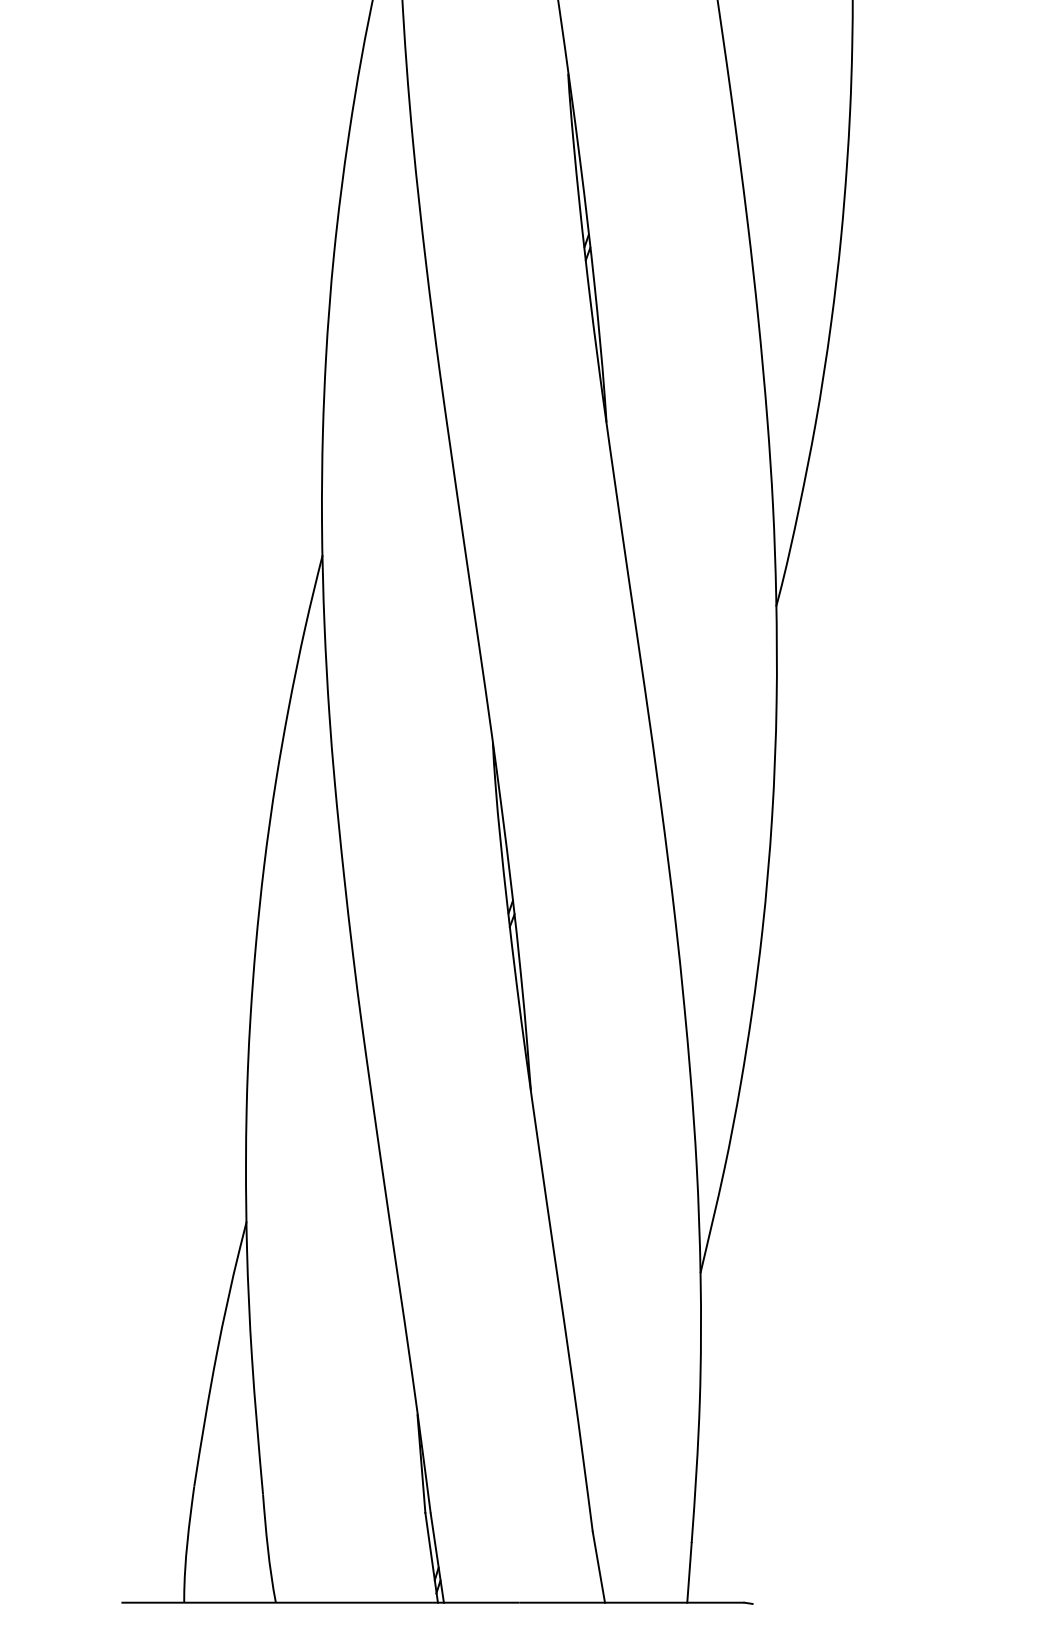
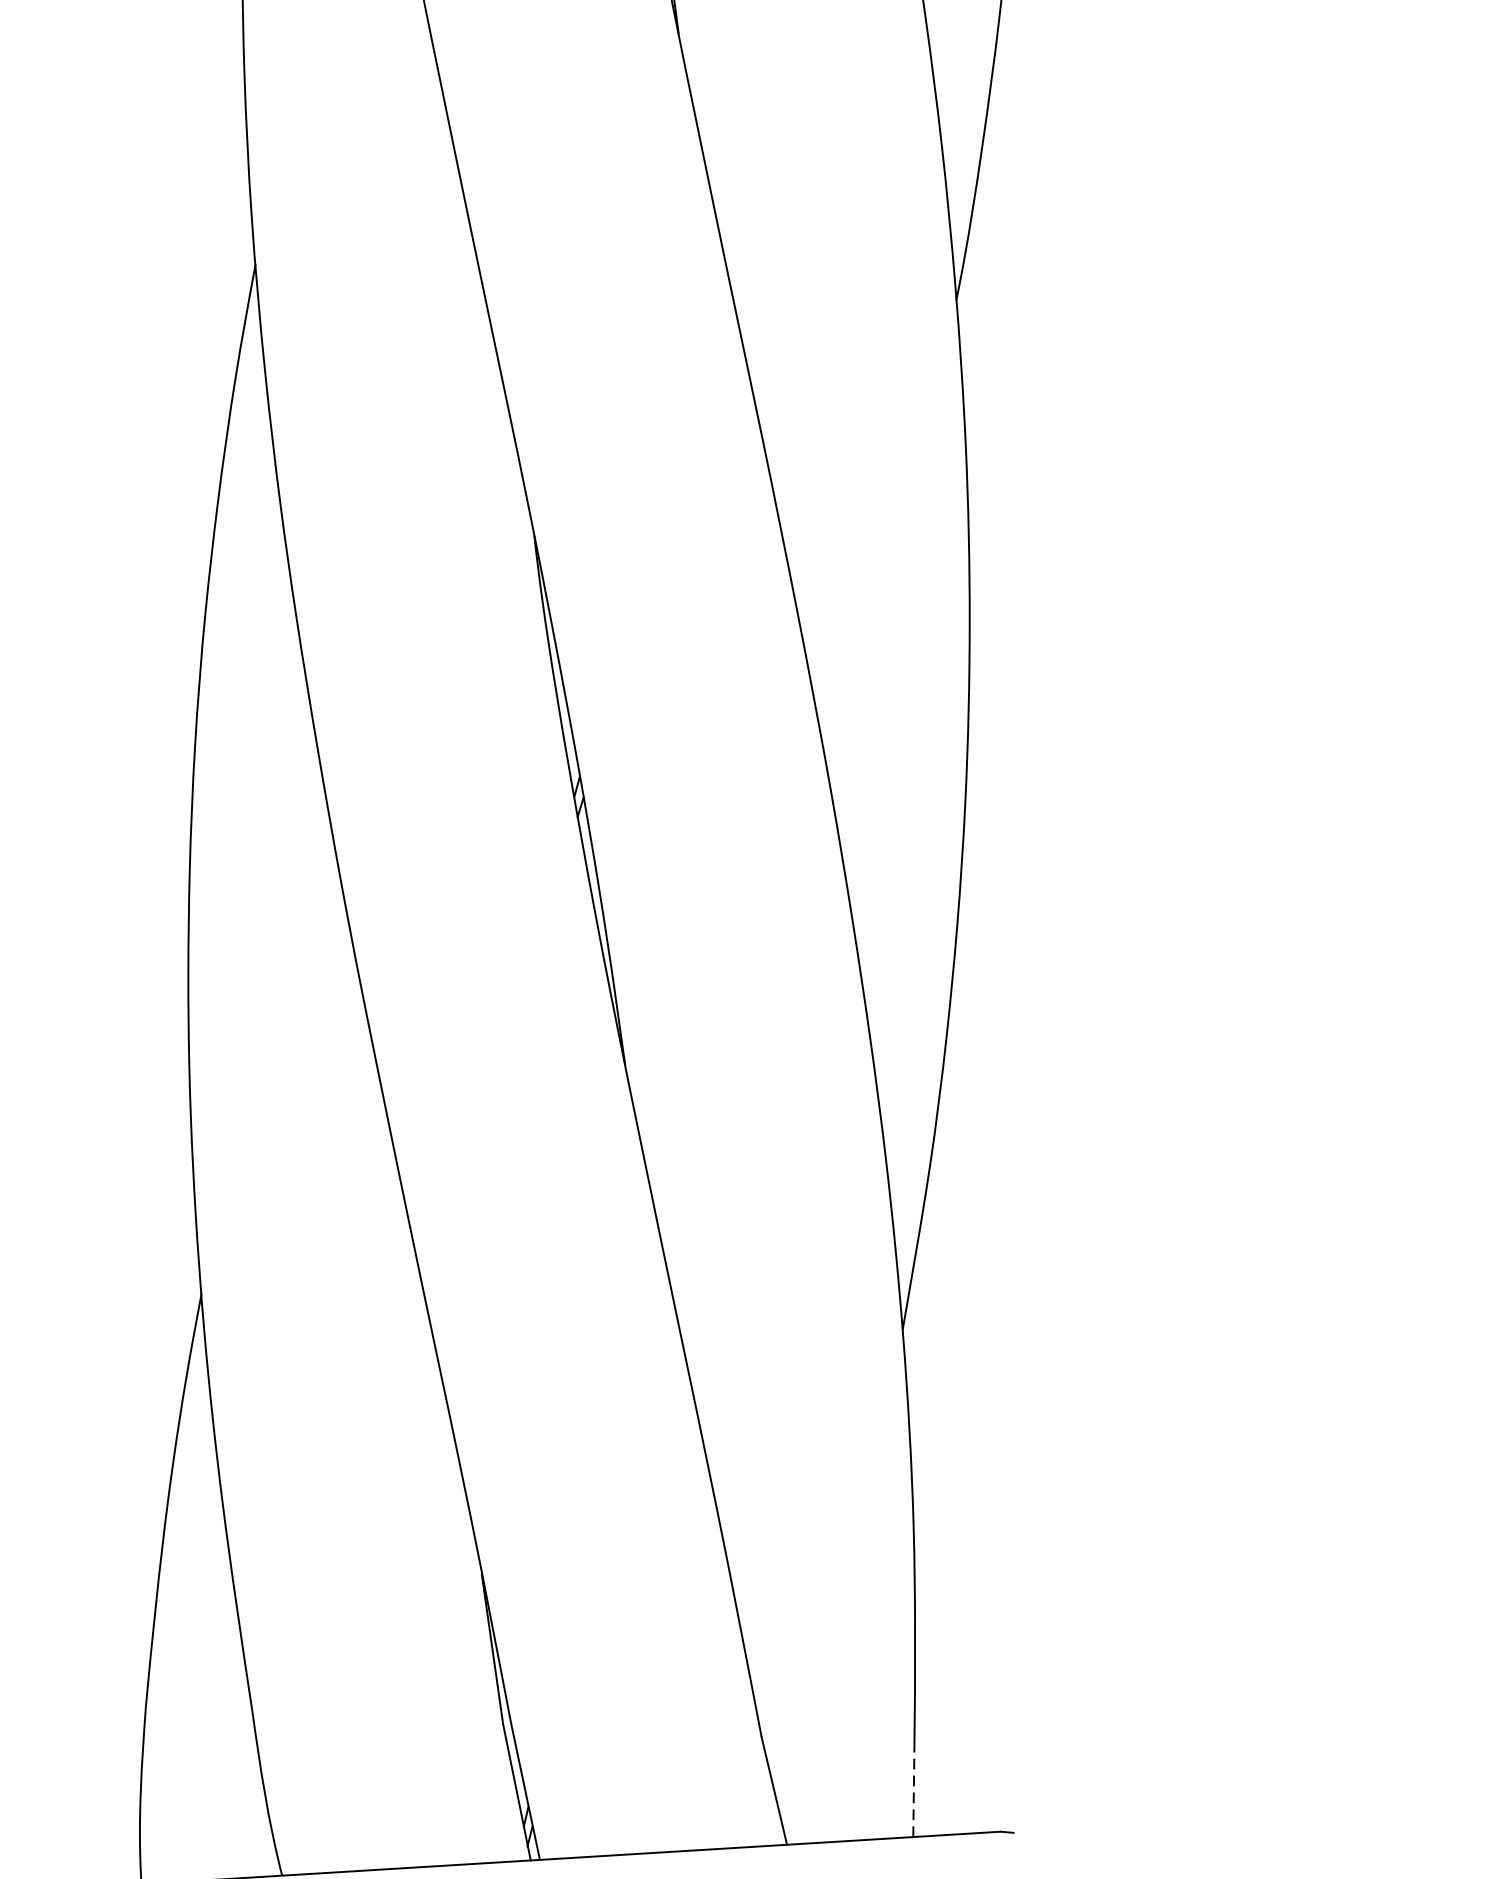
line: (689, 1572) -> (913, 1790), solid -> dashed

